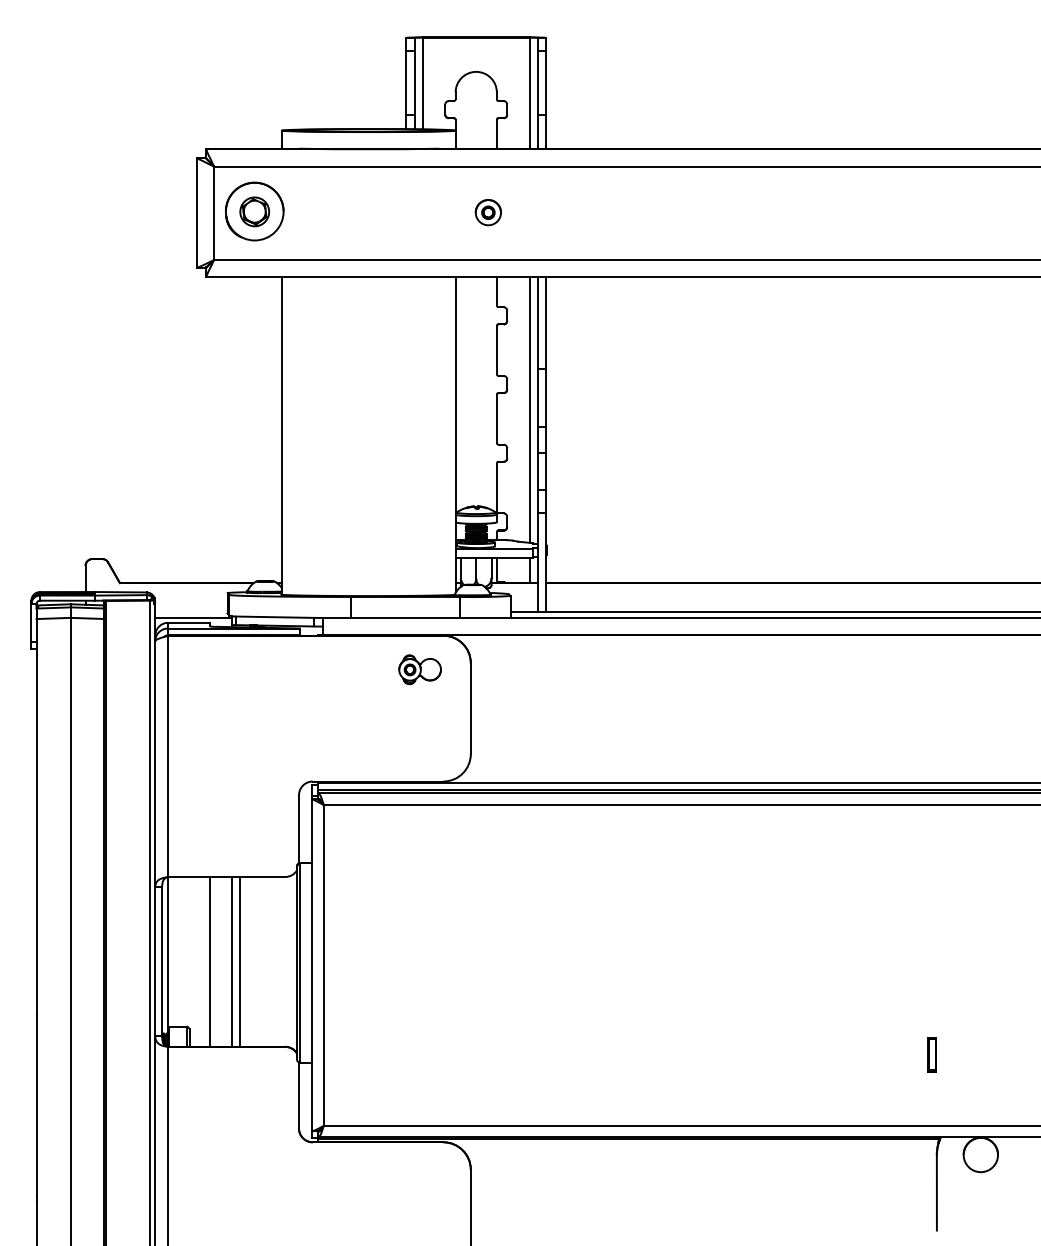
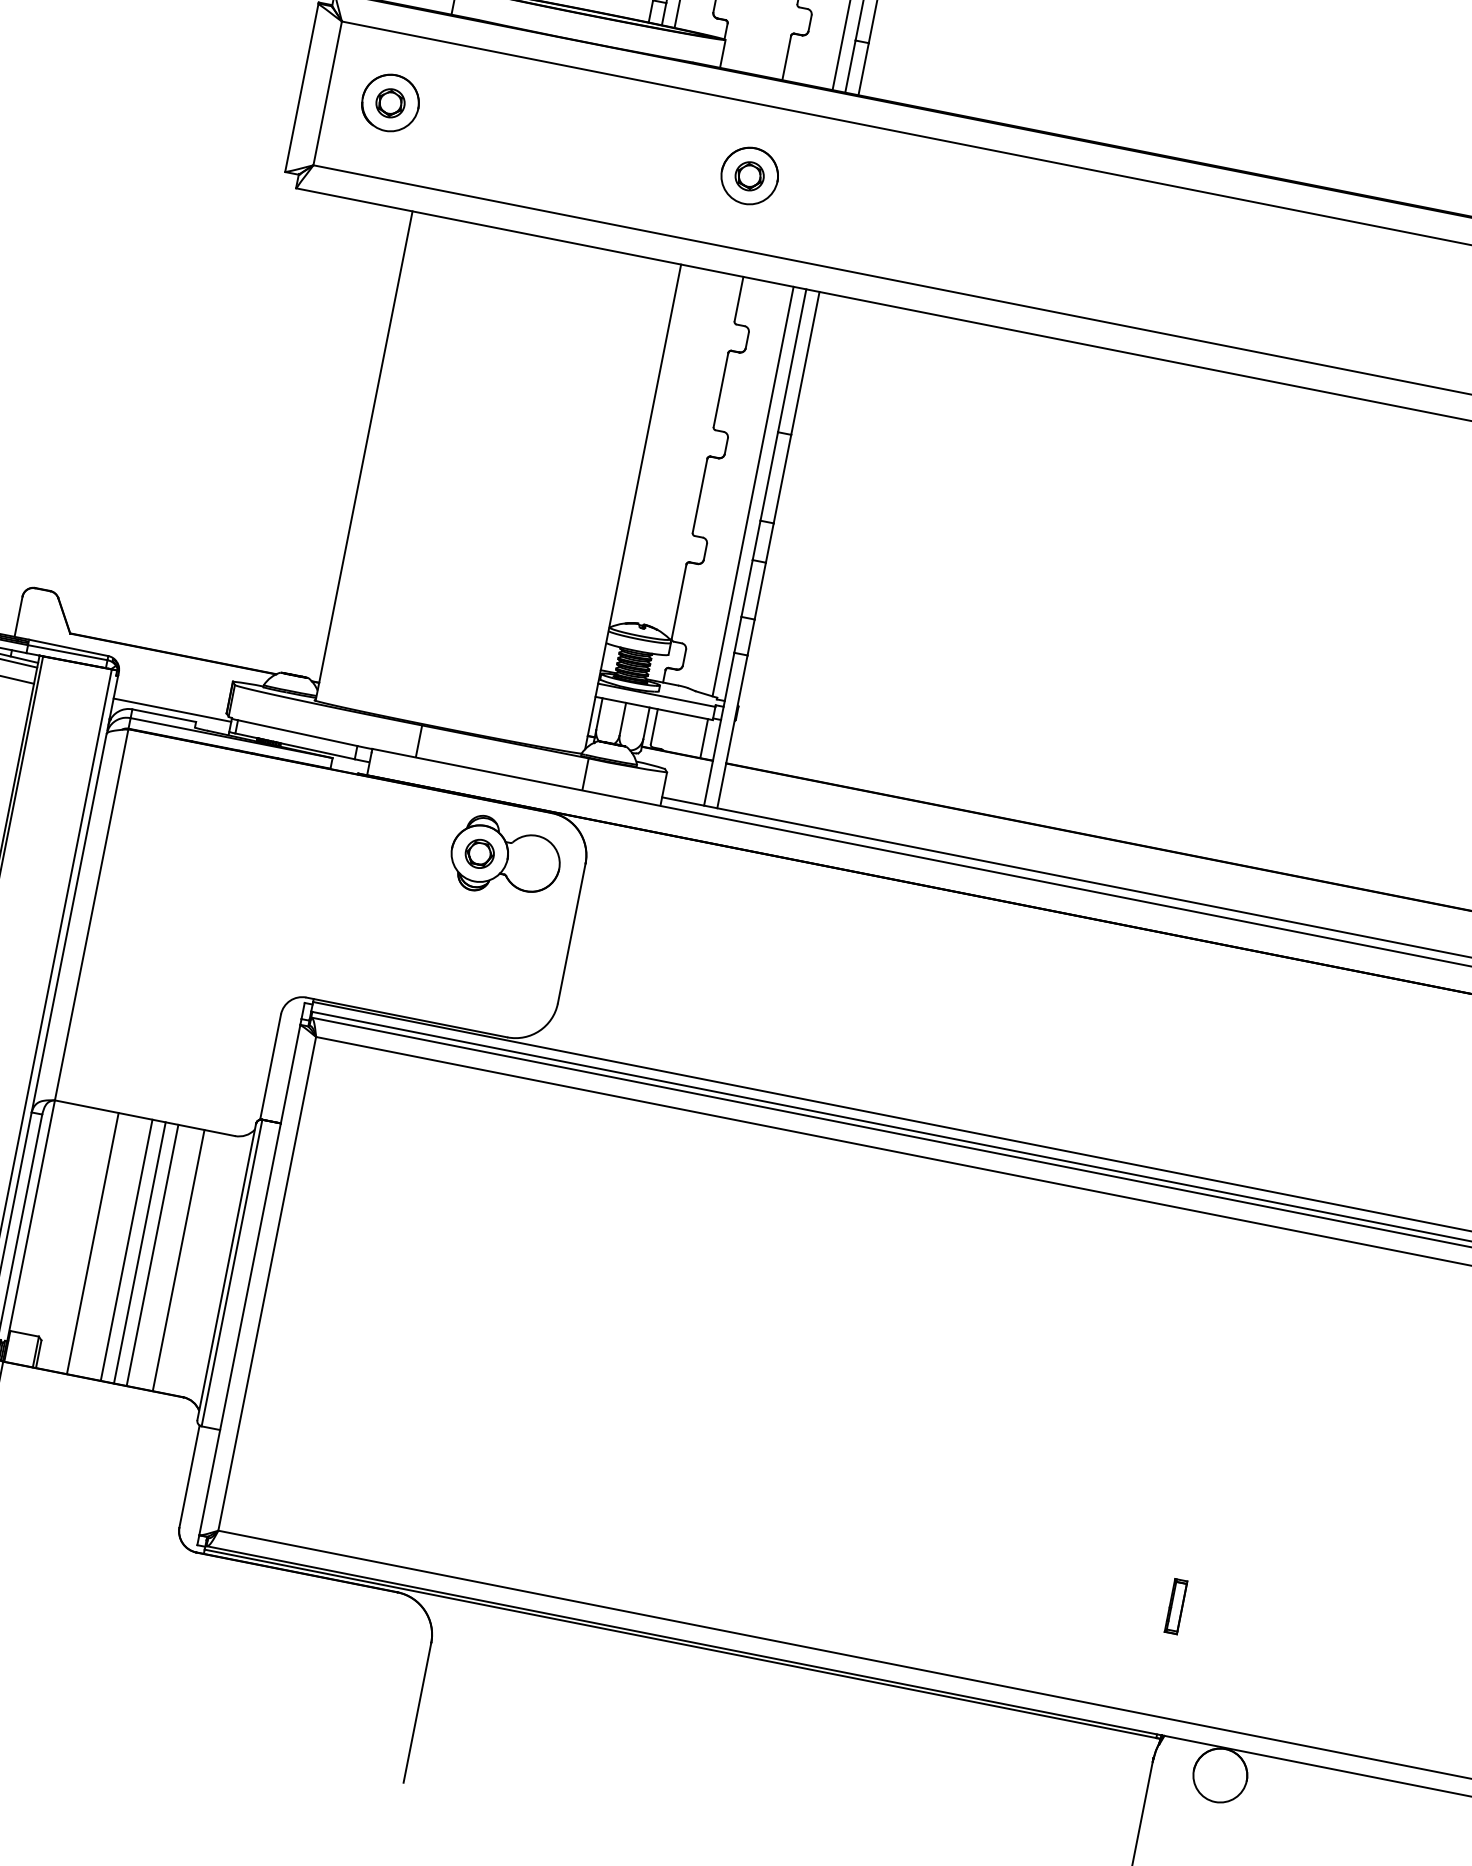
part: (254, 211) -> (390, 102), size x0.62
part: (488, 212) -> (750, 175), size x1.43
part: (419, 669) -> (504, 857), size x1.67
line: (248, 961) -> (152, 1254), added
line: (265, 961) -> (178, 1260), added

